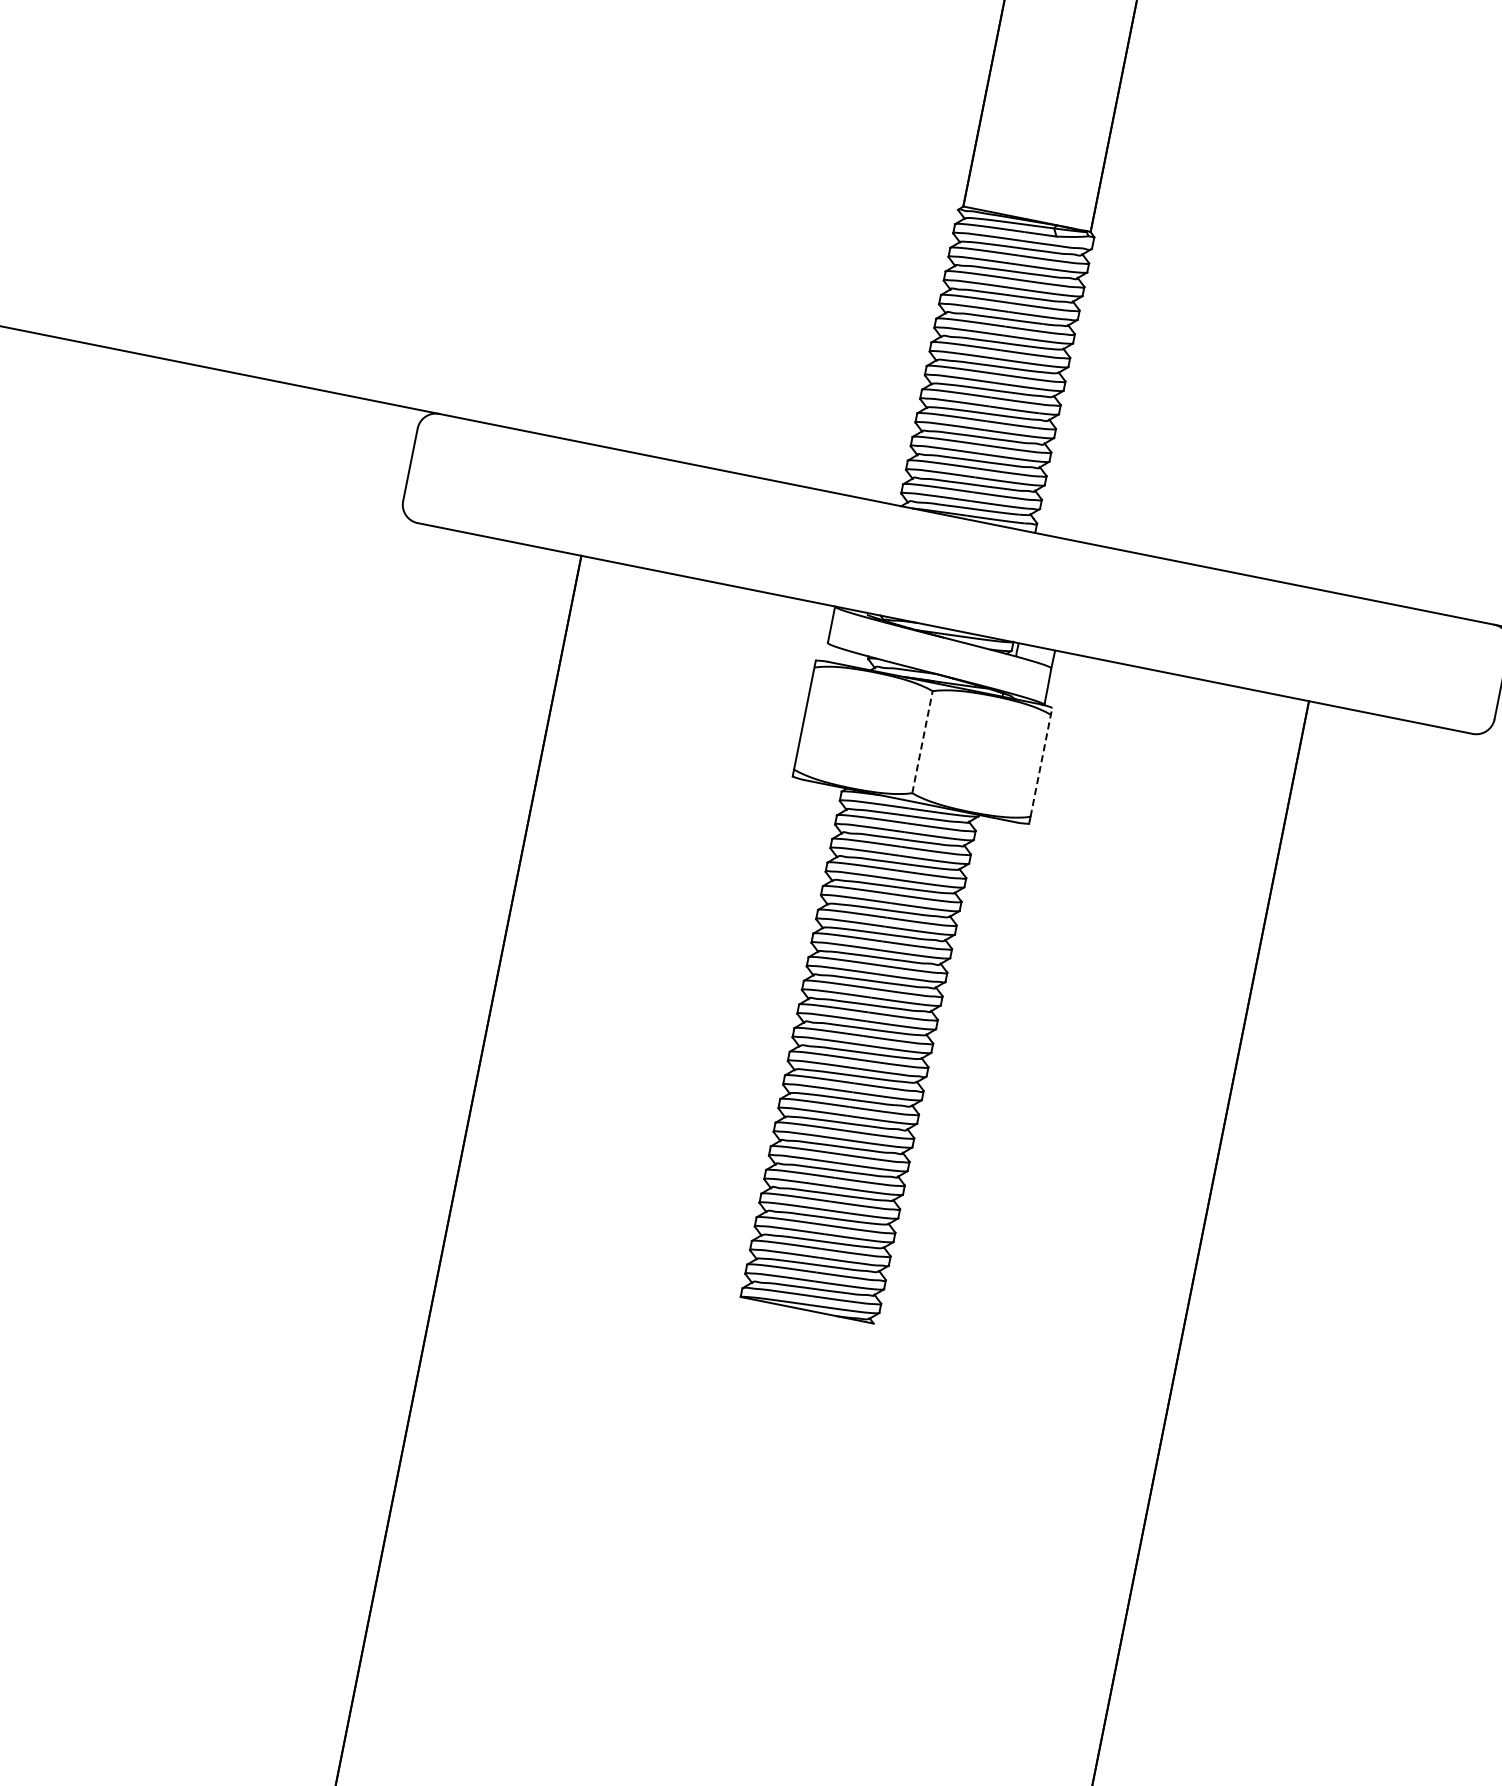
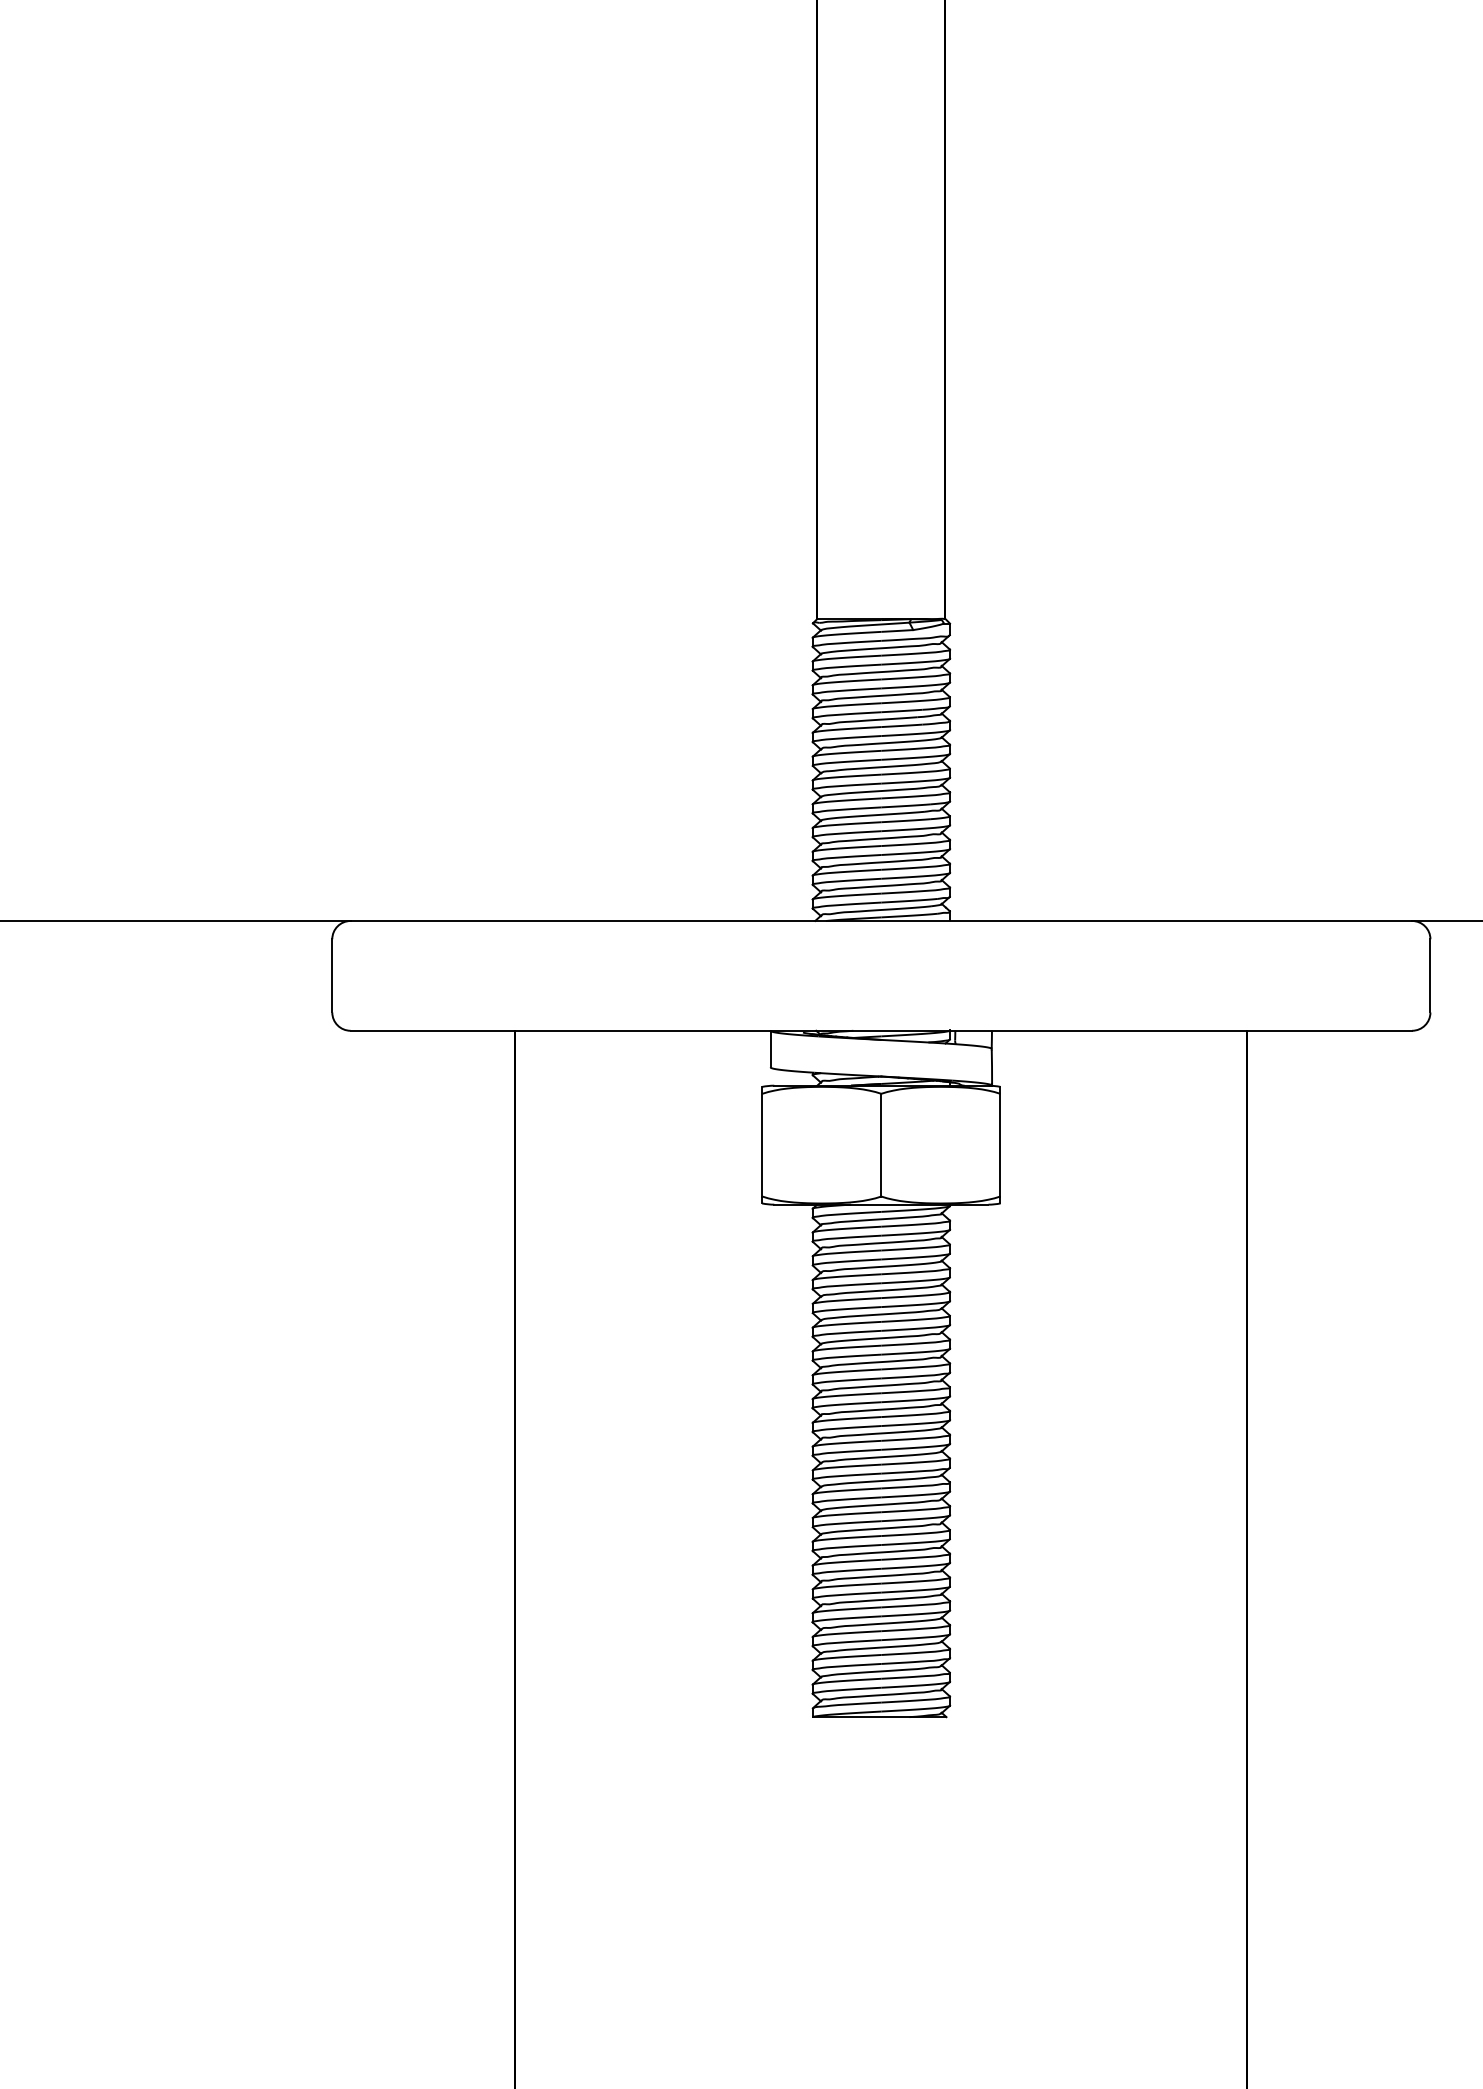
line: (922, 741) -> (881, 1144), dashed -> solid
line: (1041, 762) -> (1000, 1141), dashed -> solid

